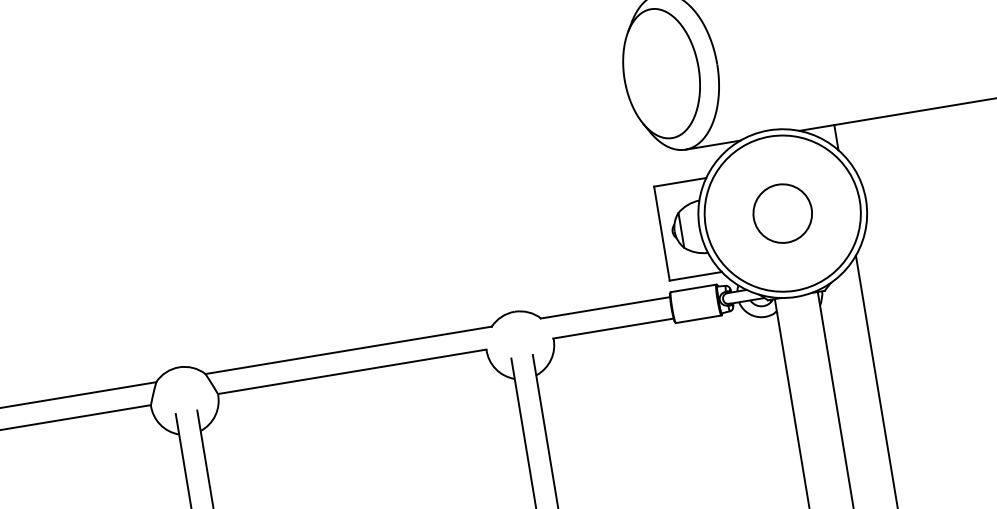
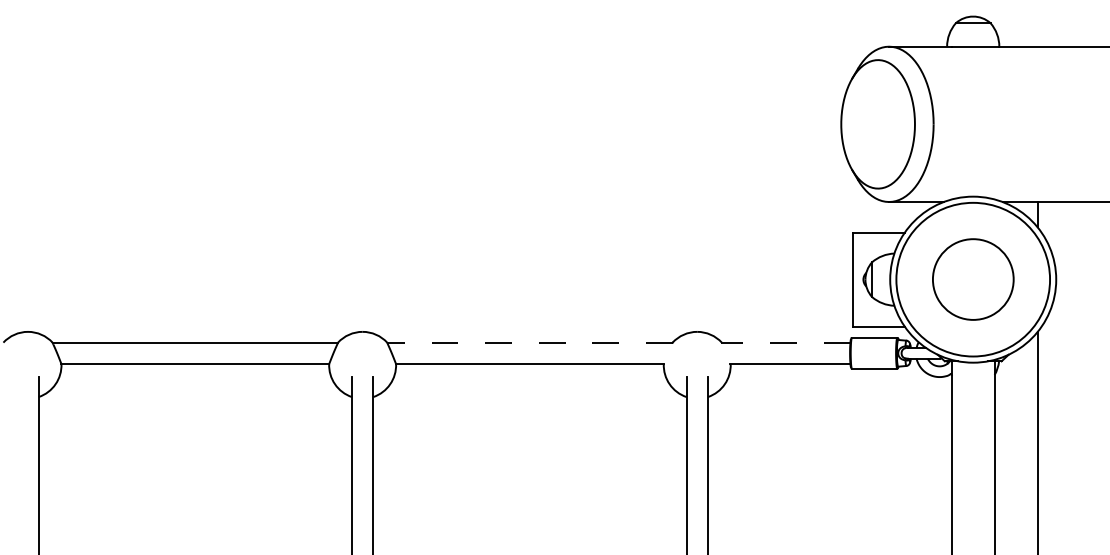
circle: (782, 213) -> (972, 279), size x1.4
line: (604, 307) -> (785, 342), solid -> dashed
line: (348, 350) -> (529, 342), solid -> dashed

